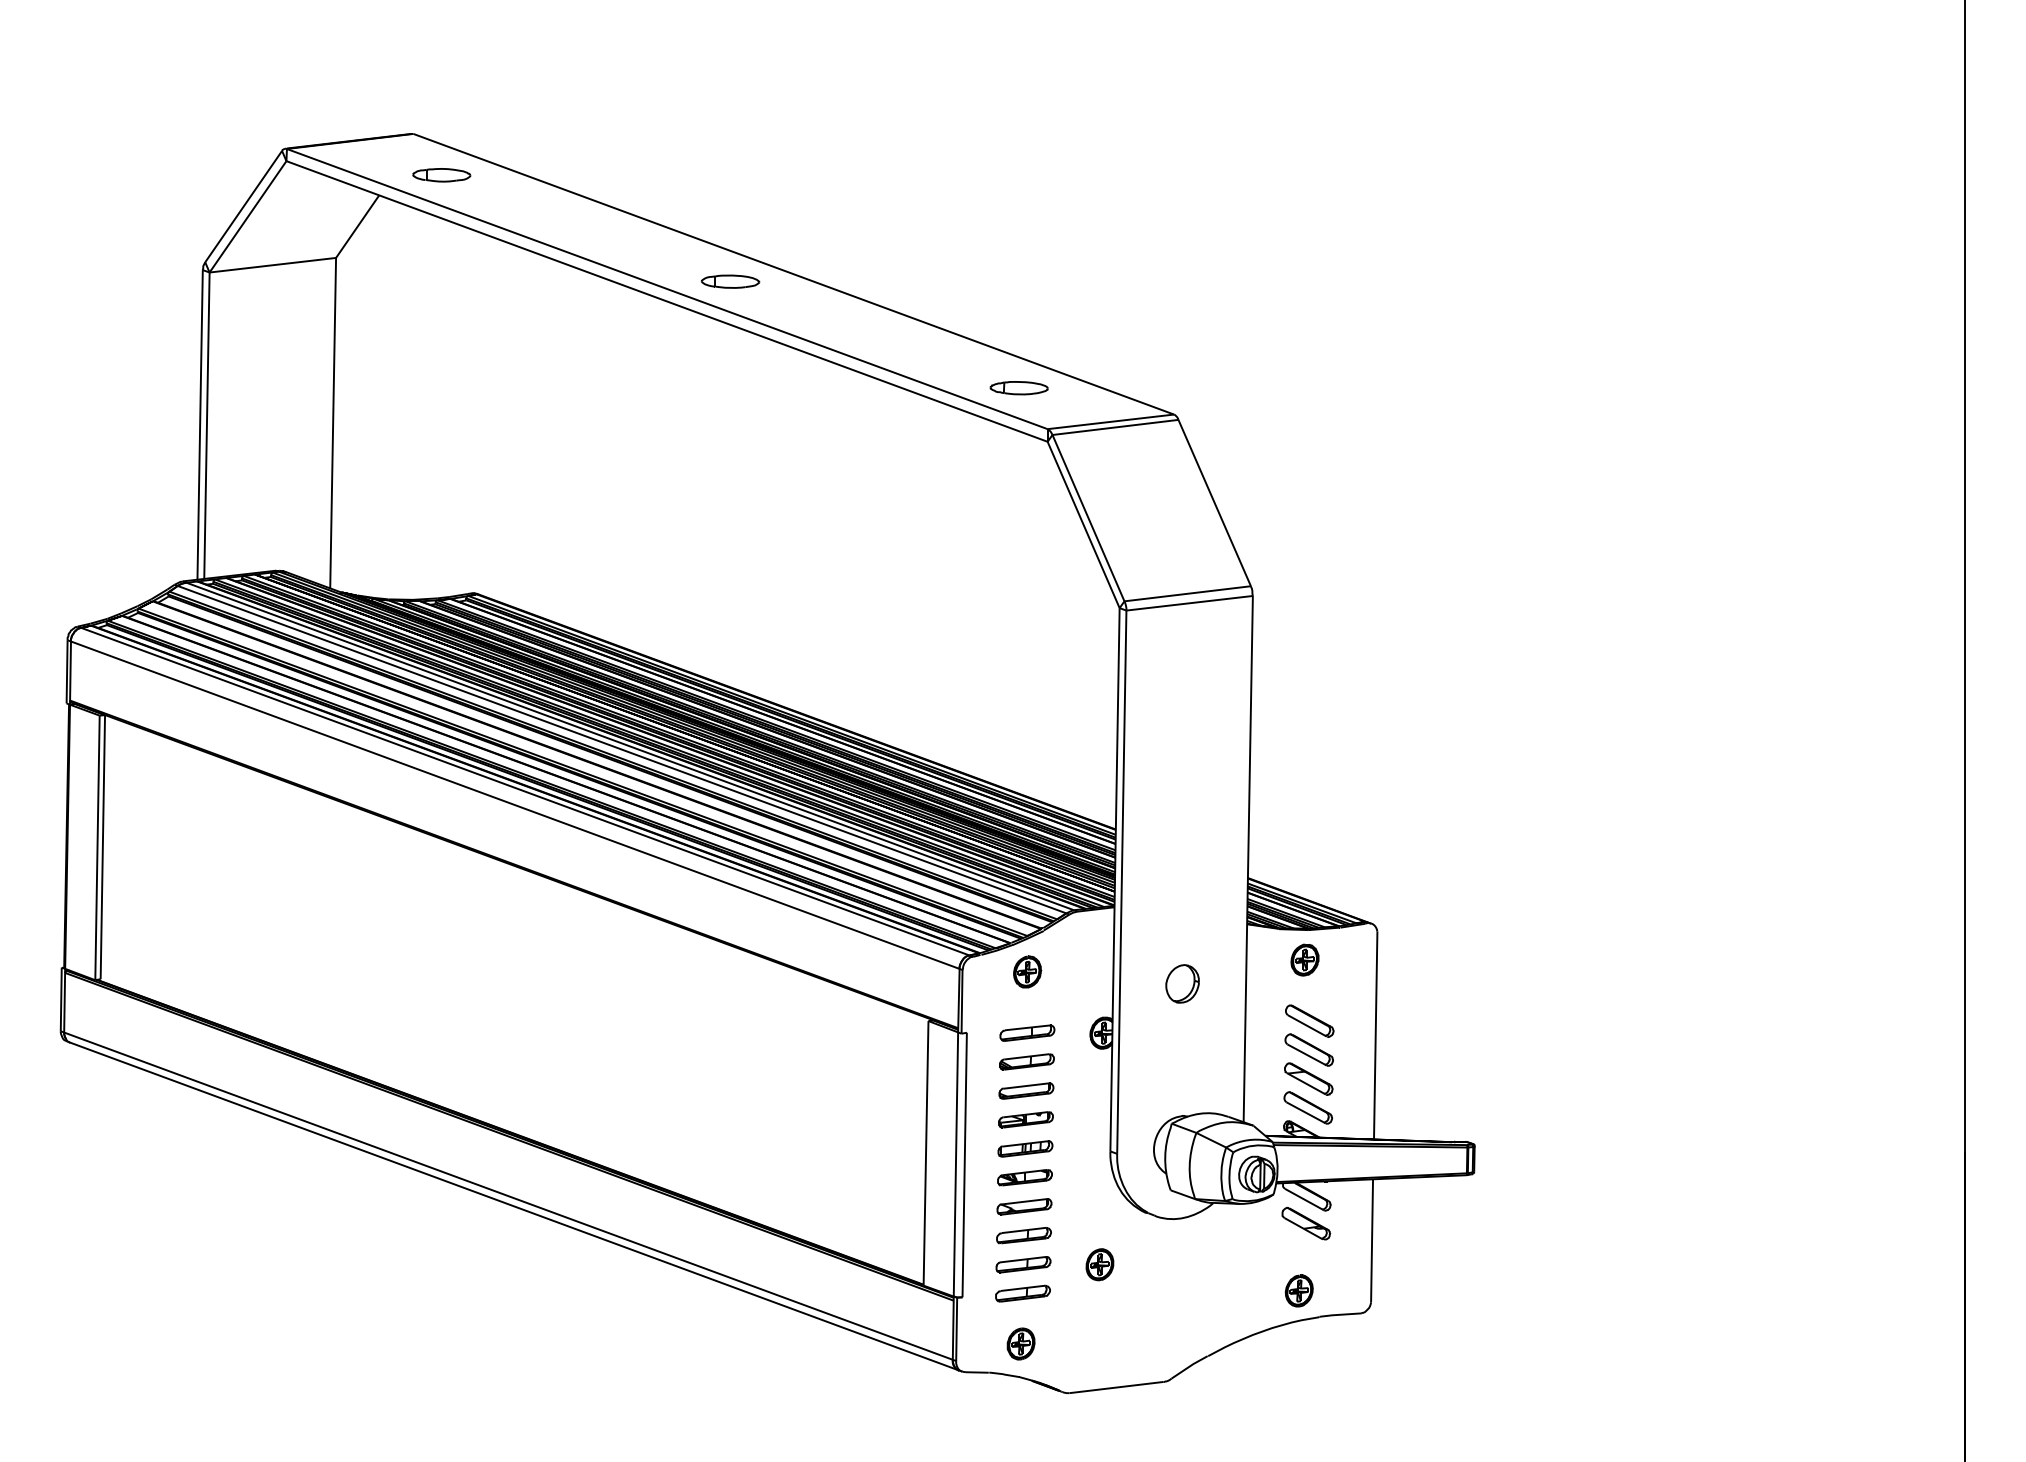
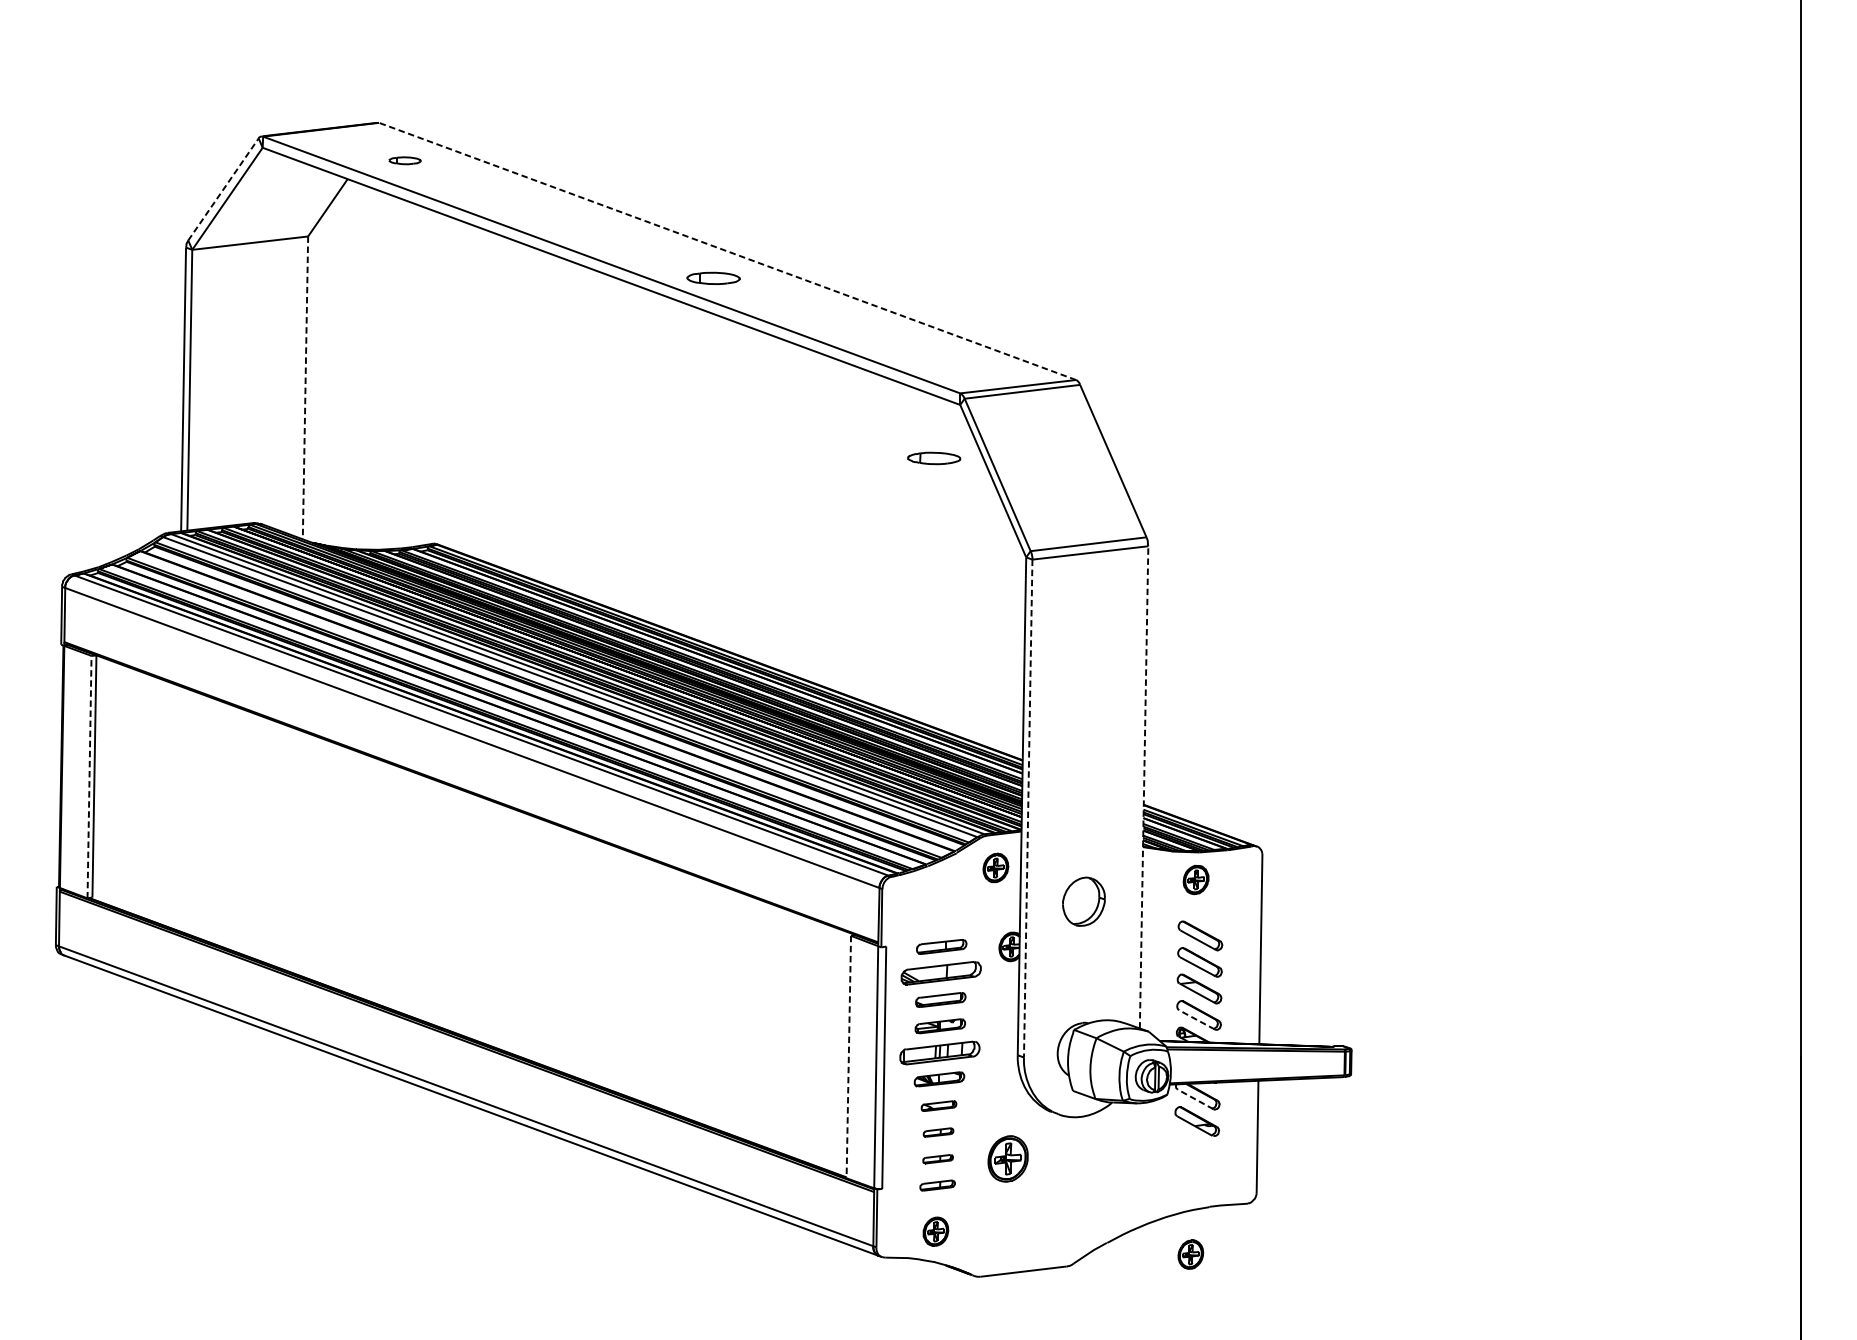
part: (441, 175) -> (404, 160), size x0.6
line: (243, 206) -> (223, 189), solid -> dashed
line: (793, 274) -> (727, 251), solid -> dashed
part: (730, 281) -> (713, 278), moved
part: (1018, 388) -> (933, 458), moved
line: (333, 423) -> (305, 388), solid -> dashed
line: (97, 847) -> (89, 776), solid -> dashed
line: (1248, 858) -> (1144, 786), solid -> dashed
line: (1121, 882) -> (1027, 808), solid -> dashed
part: (1027, 971) -> (995, 867), moved
part: (1182, 983) -> (1083, 901), size x1.4
part: (1026, 1061) -> (940, 972), size x1.6
line: (1305, 1112) -> (1196, 1019), solid -> dashed
part: (1025, 1148) -> (939, 1052), size x1.6
line: (926, 1153) -> (849, 1057), solid -> dashed
line: (1304, 1199) -> (1195, 1099), solid -> dashed
part: (1024, 1206) -> (939, 1105), size x0.7
part: (1023, 1235) -> (938, 1132), size x0.6
part: (1023, 1264) -> (938, 1158), size x0.6
part: (1099, 1264) -> (1007, 1158), size x1.6
part: (1298, 1290) -> (1190, 1254), moved
part: (1022, 1293) -> (937, 1185), size x0.7

